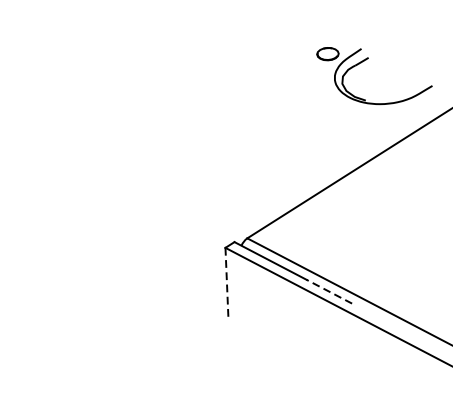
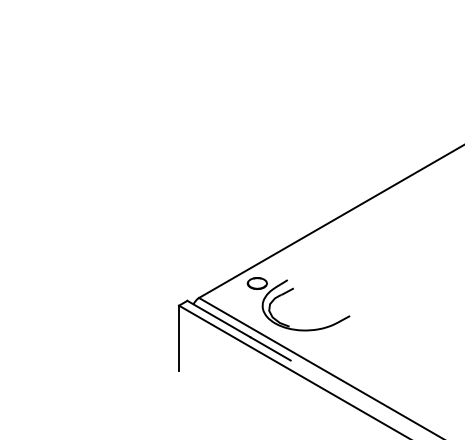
part: (367, 60) -> (292, 290), moved
line: (227, 284) -> (179, 338), dashed -> solid
line: (329, 291) -> (270, 348), dashed -> solid

